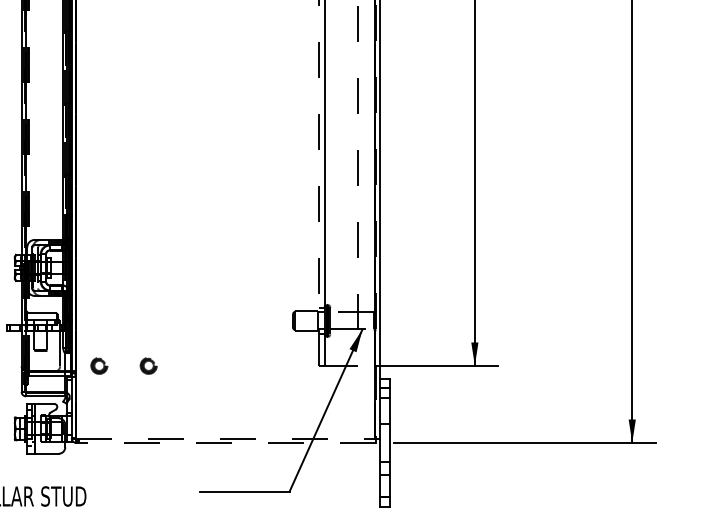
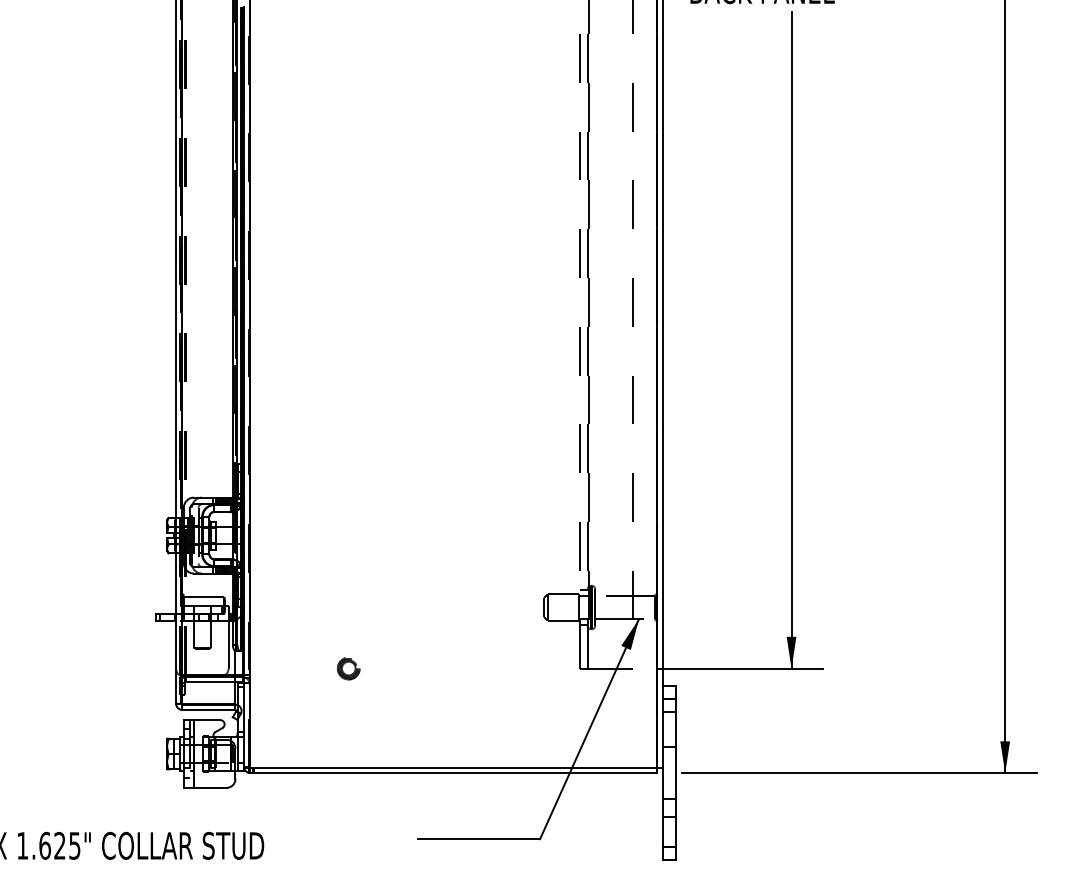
part: (99, 365) -> (281, 668), removed
line: (225, 438) -> (453, 767), dashed -> solid
line: (225, 443) -> (453, 773), dashed -> solid

